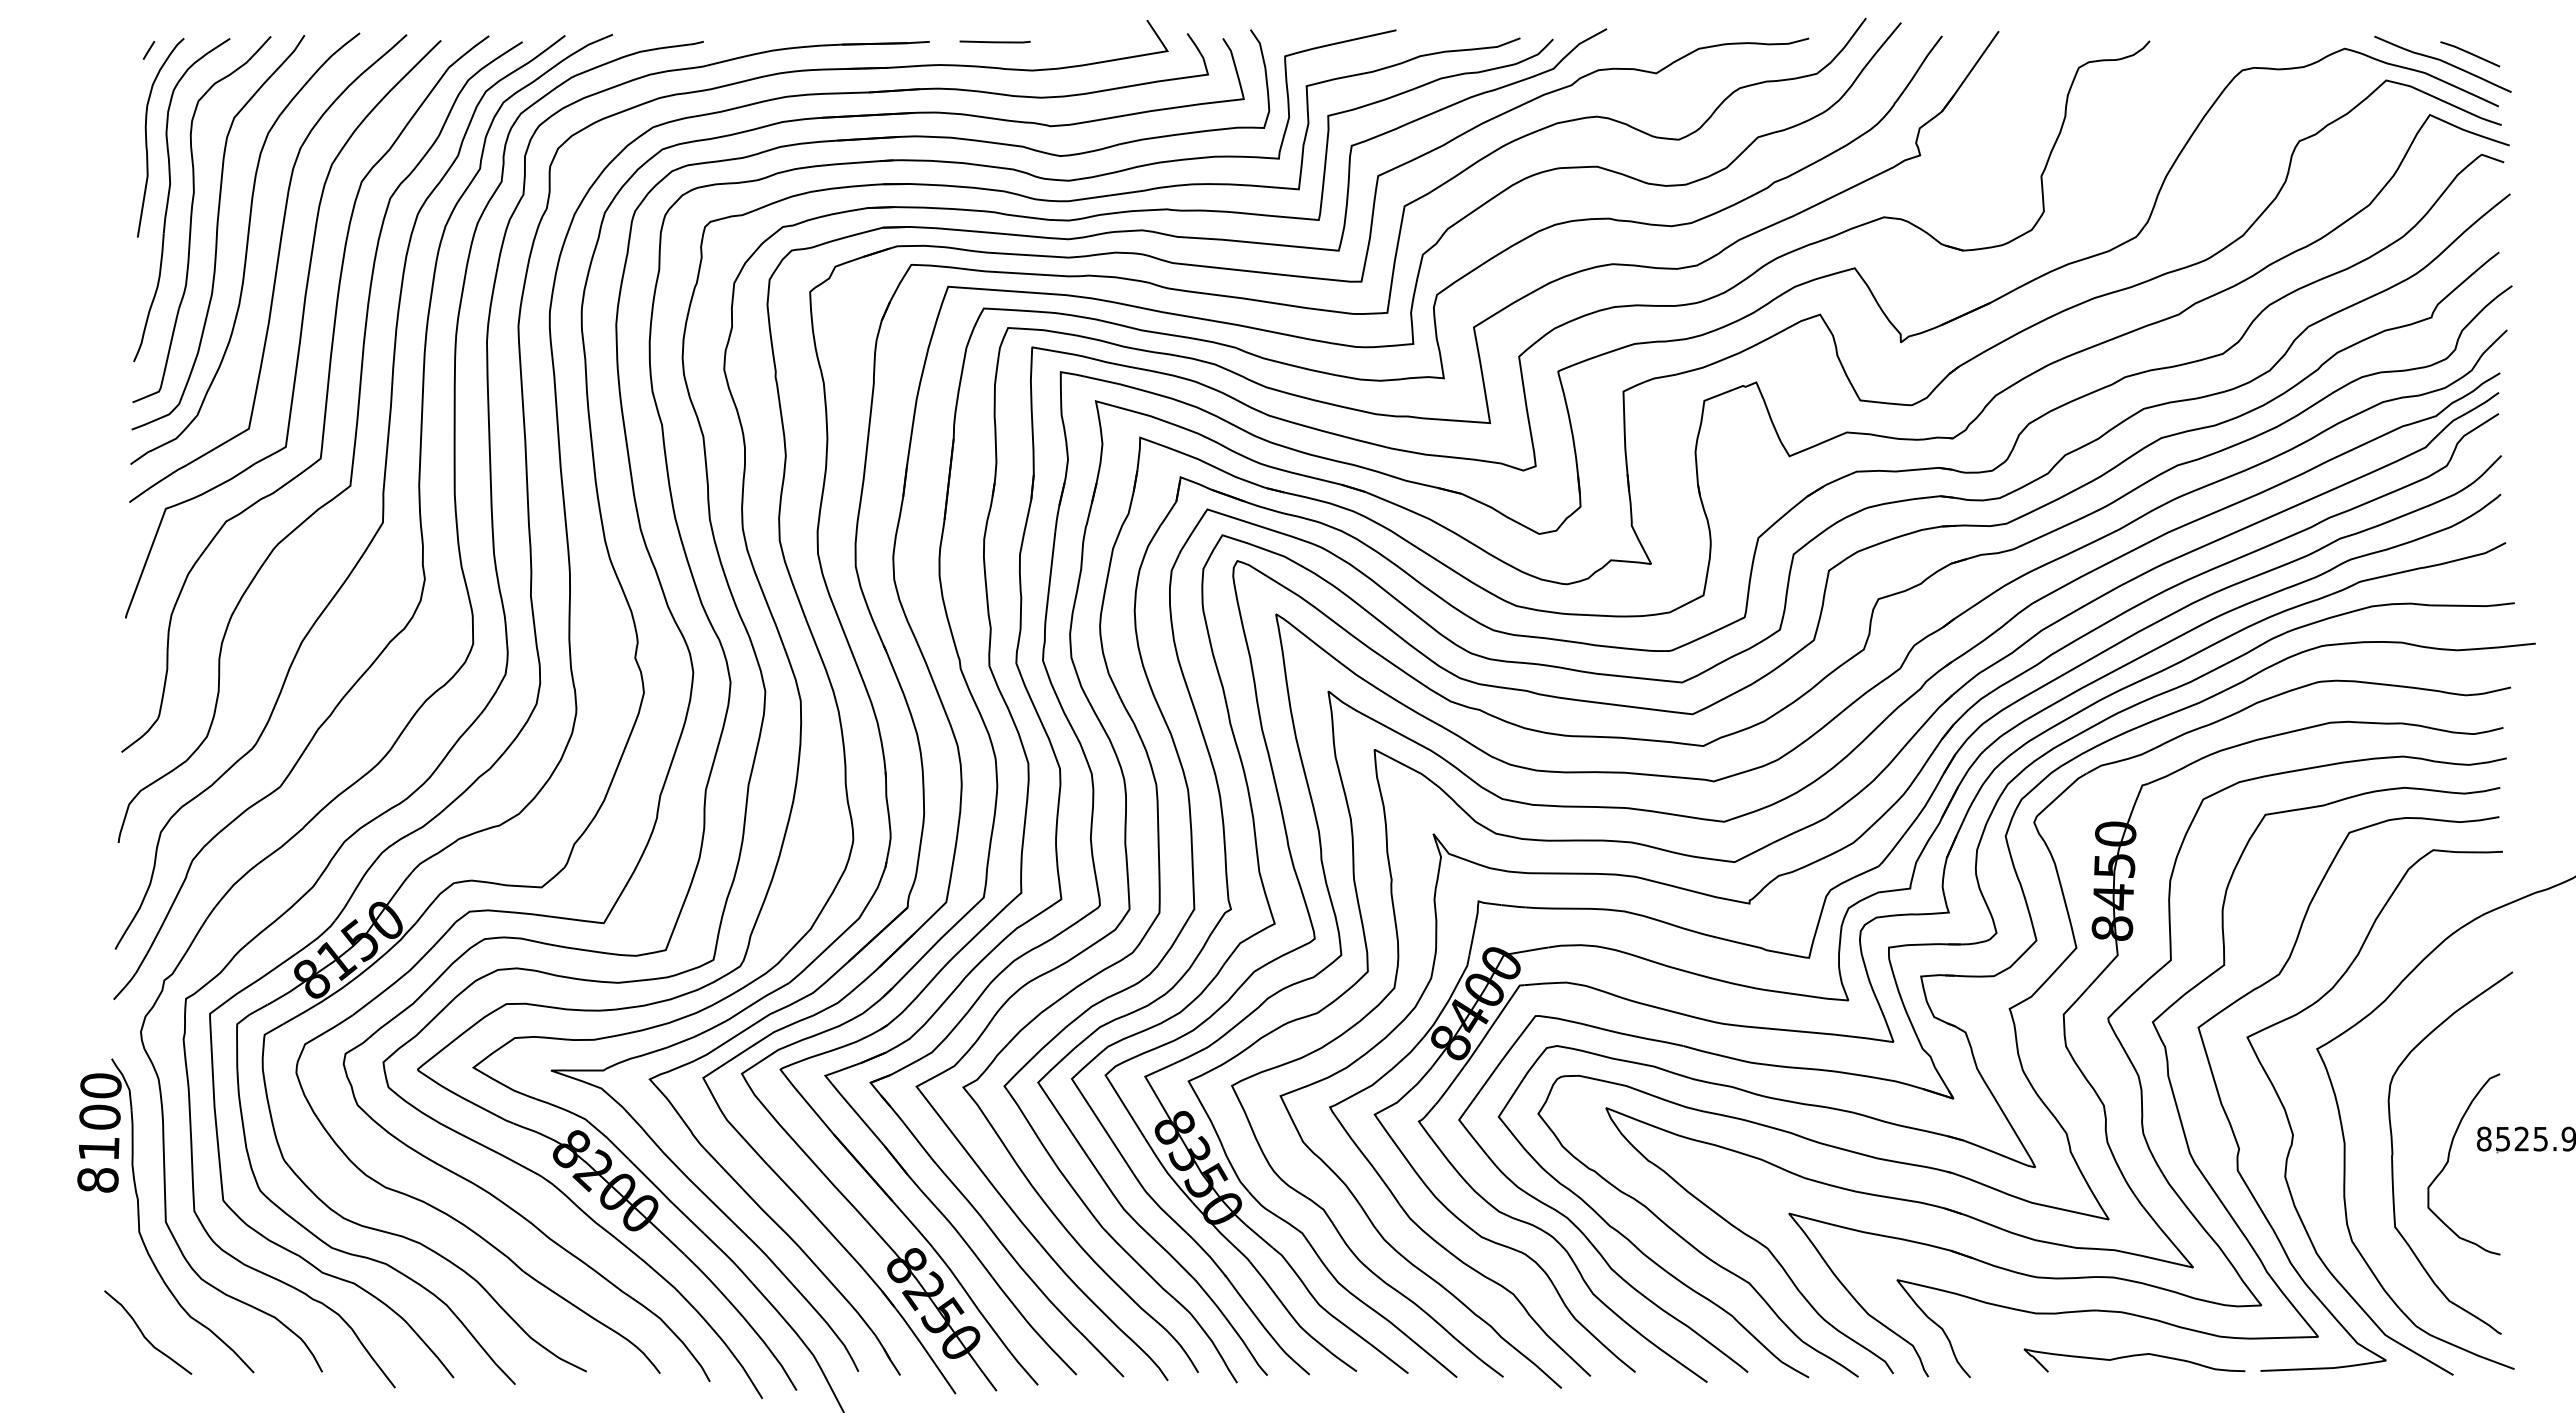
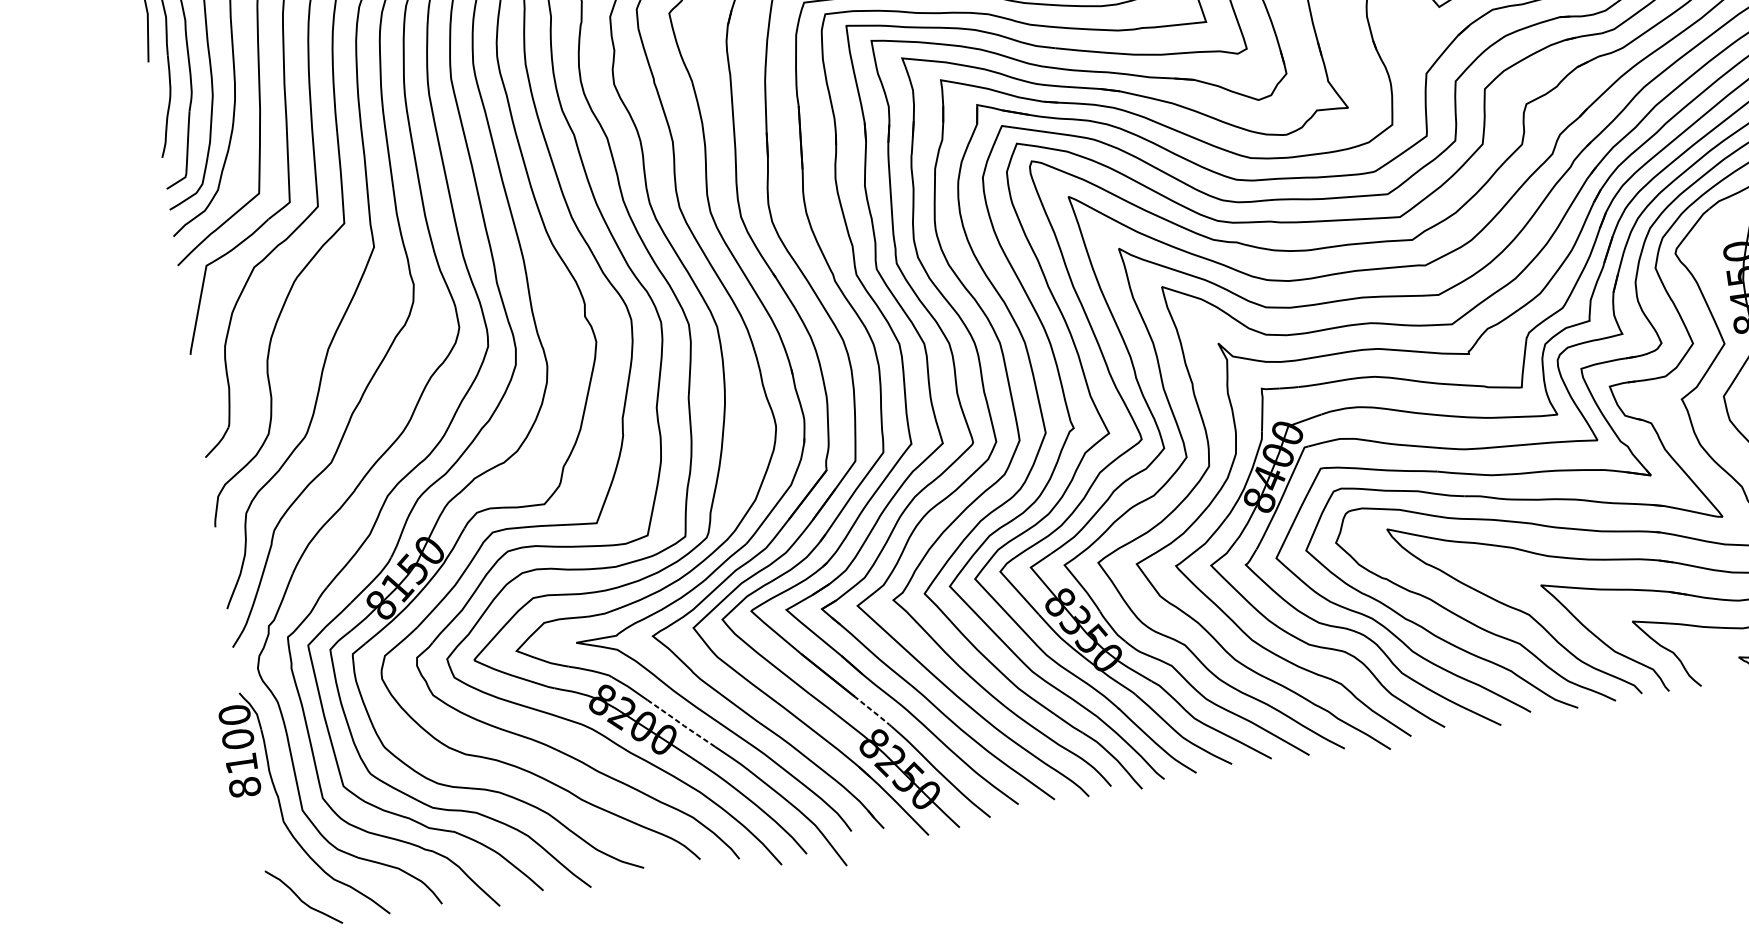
line: (665, 1196) -> (680, 723), solid -> dashed
line: (914, 1225) -> (874, 712), solid -> dashed

